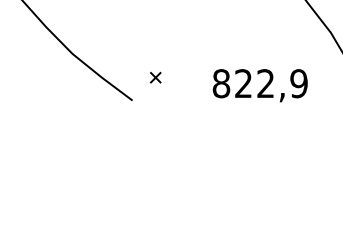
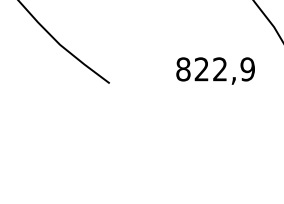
part: (155, 77) -> (128, 64), removed

